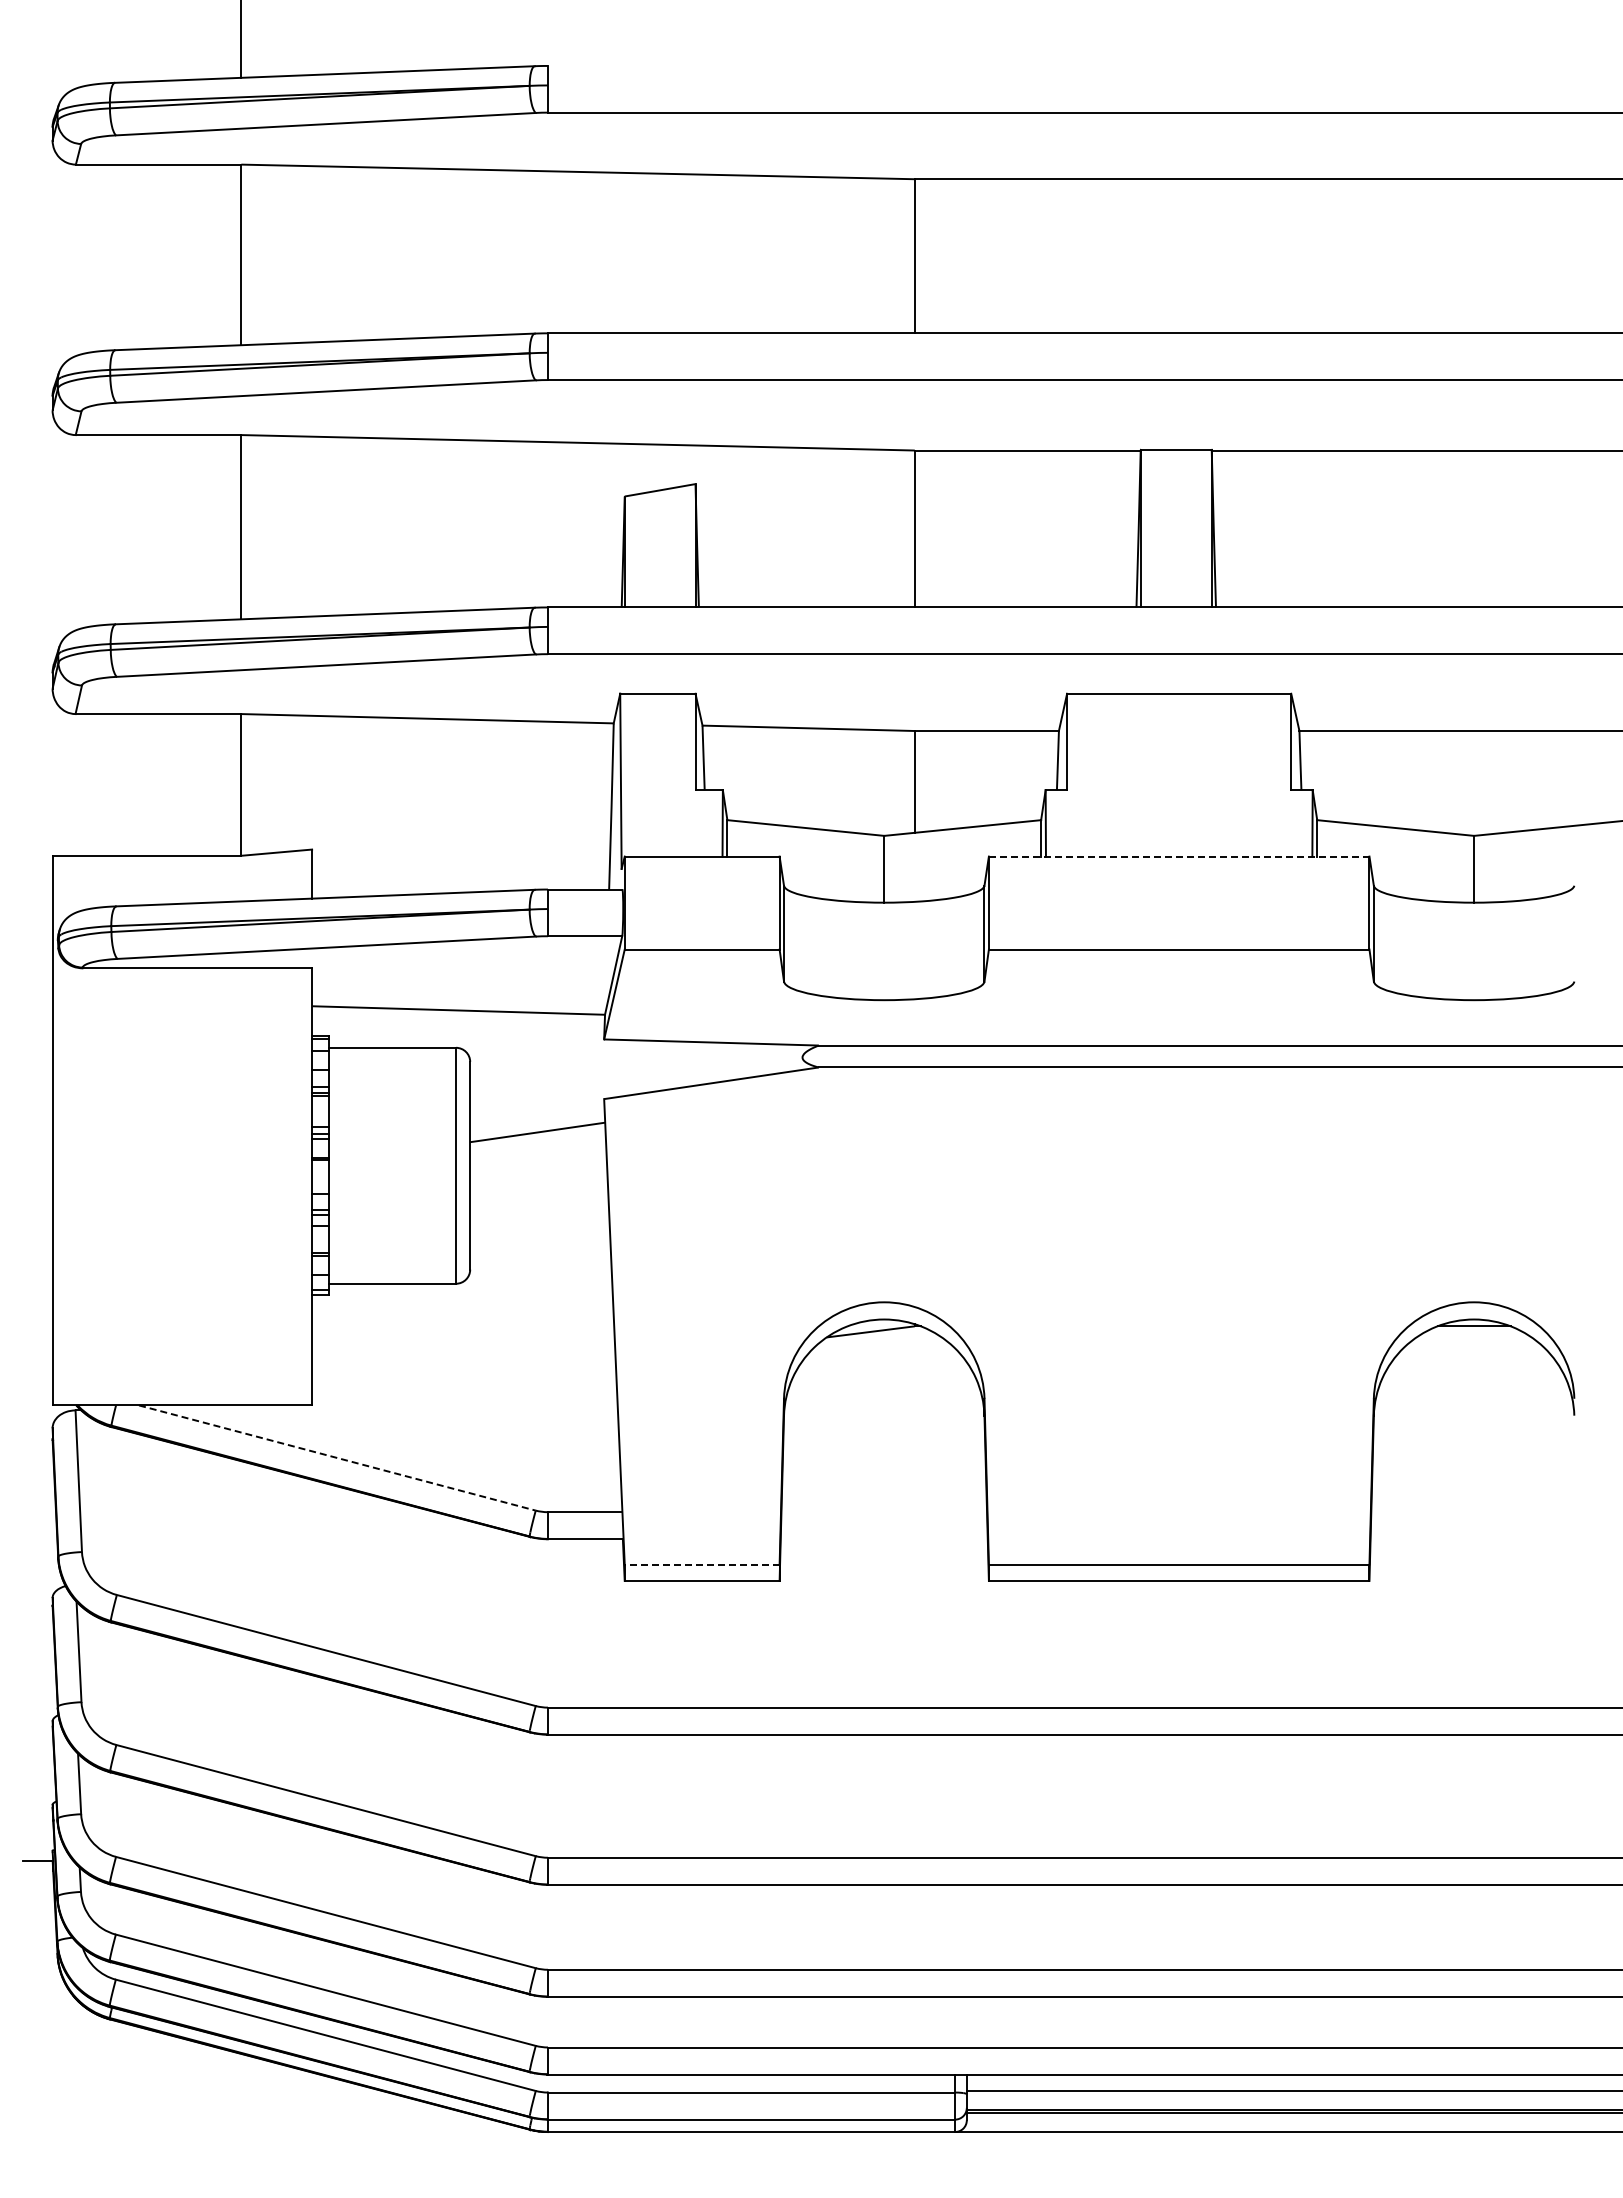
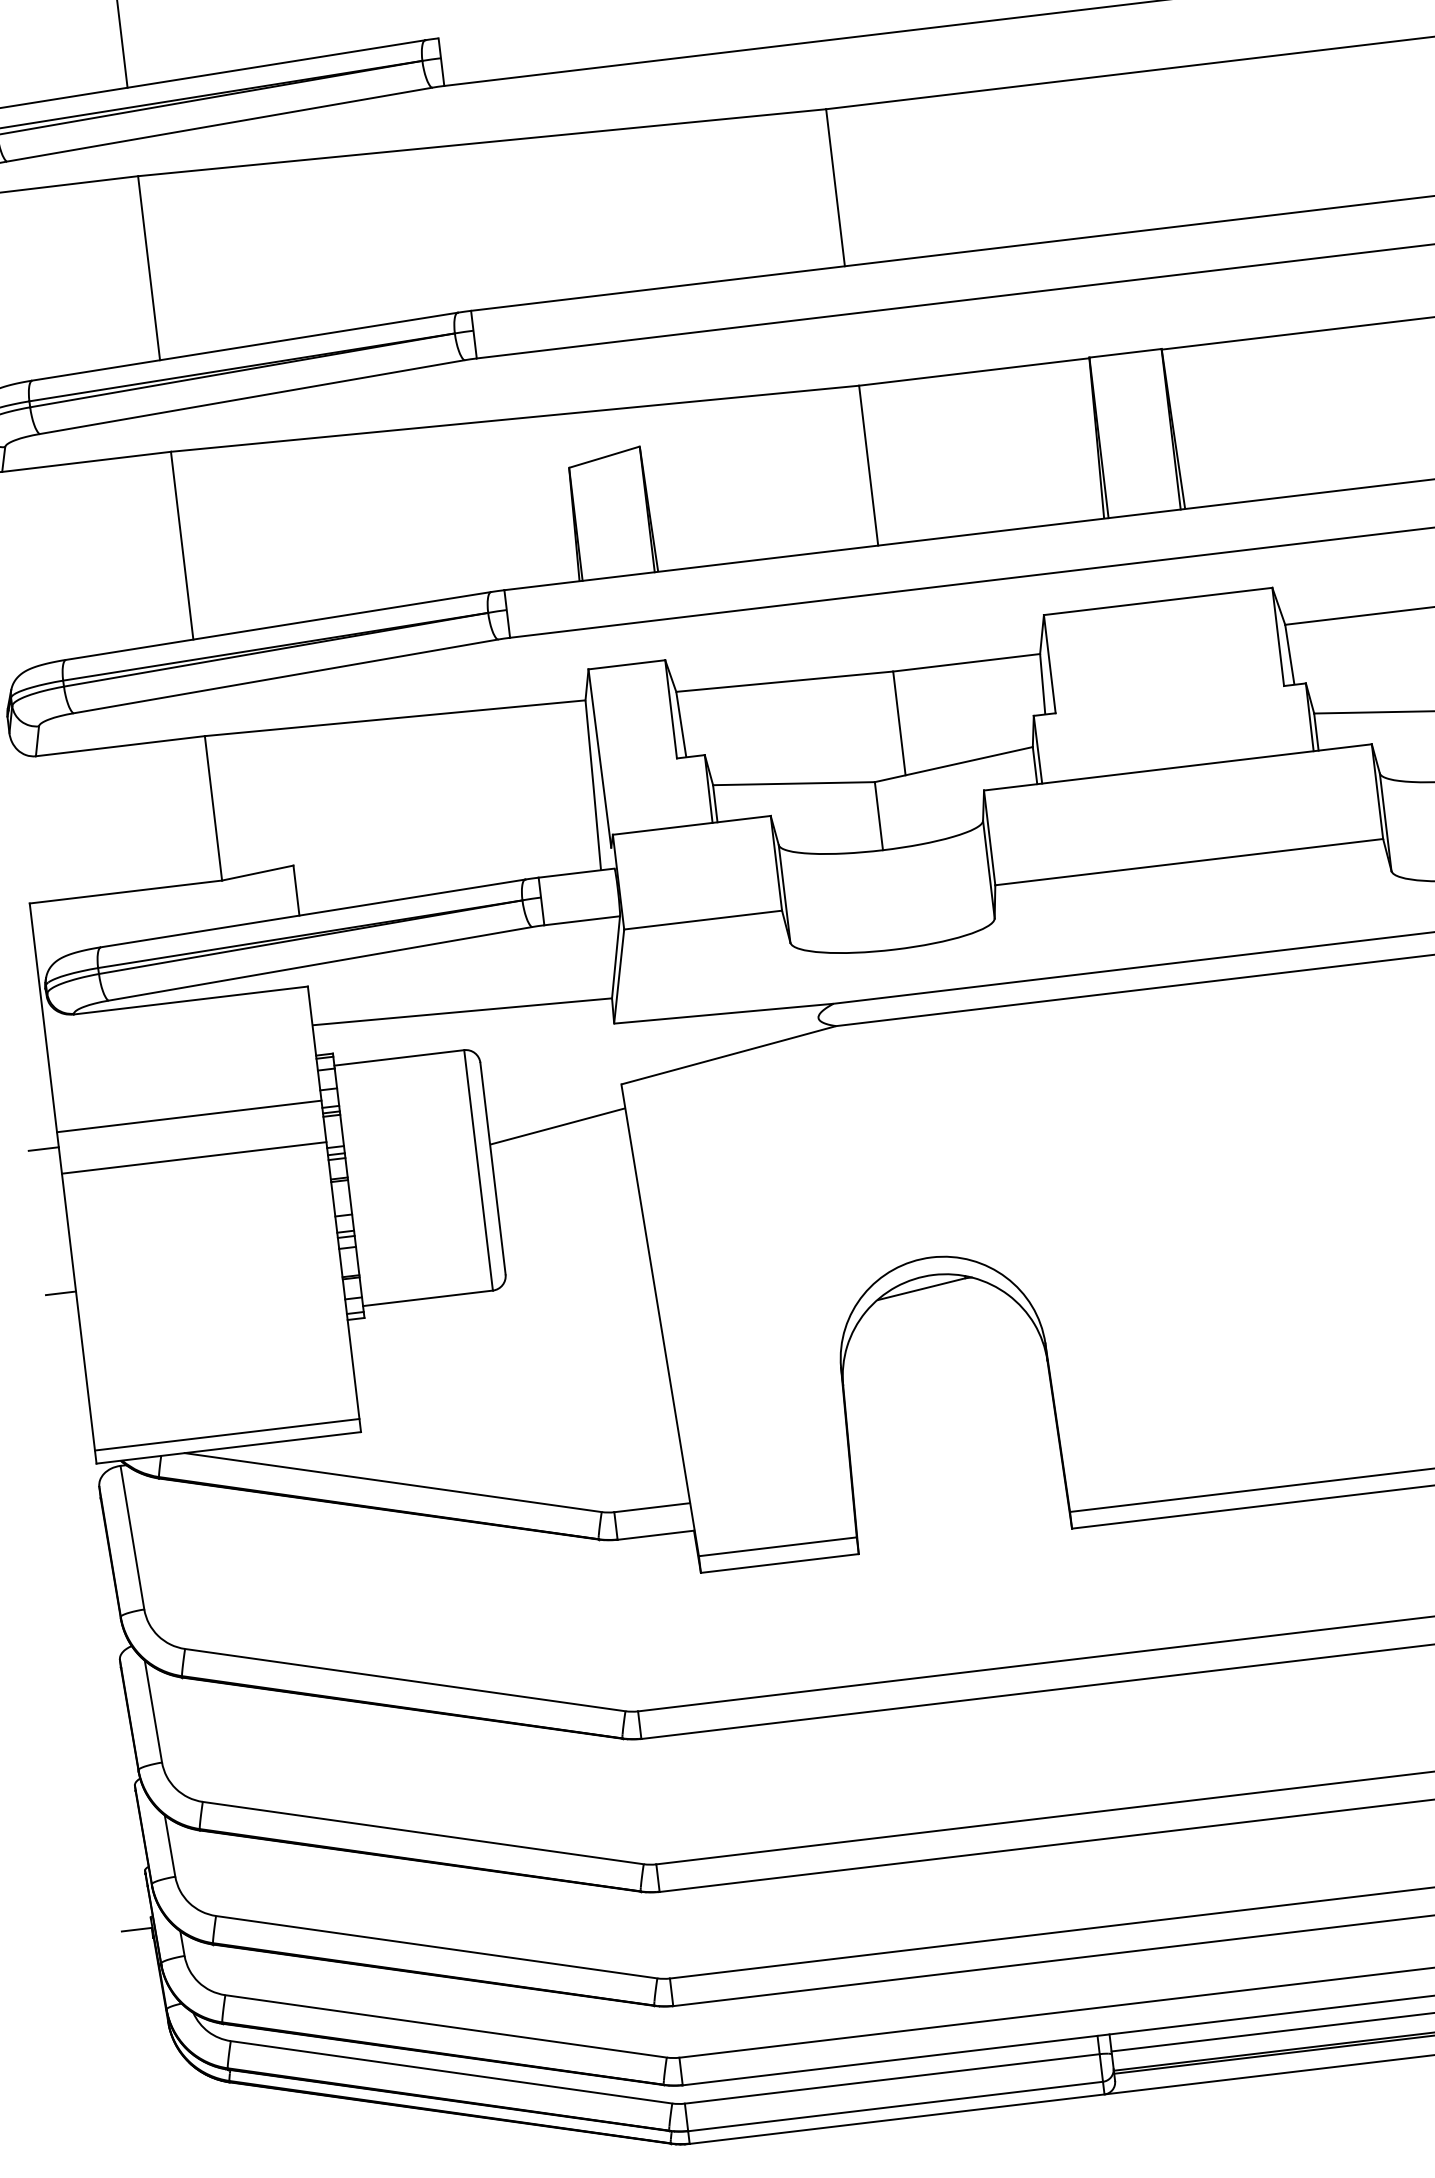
line: (1179, 856) -> (1178, 767), dashed -> solid
line: (182, 1080) -> (189, 1116), added
line: (37, 1095) -> (43, 1149), added
line: (182, 1120) -> (194, 1157), added
line: (37, 1236) -> (60, 1293), added
line: (182, 1392) -> (227, 1434), added
line: (337, 1458) -> (393, 1483), dashed -> solid
line: (701, 1564) -> (777, 1546), dashed -> solid

